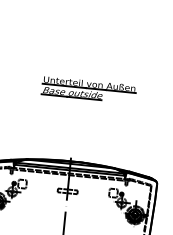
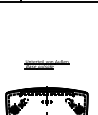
part: (87, 89) -> (46, 64), moved

